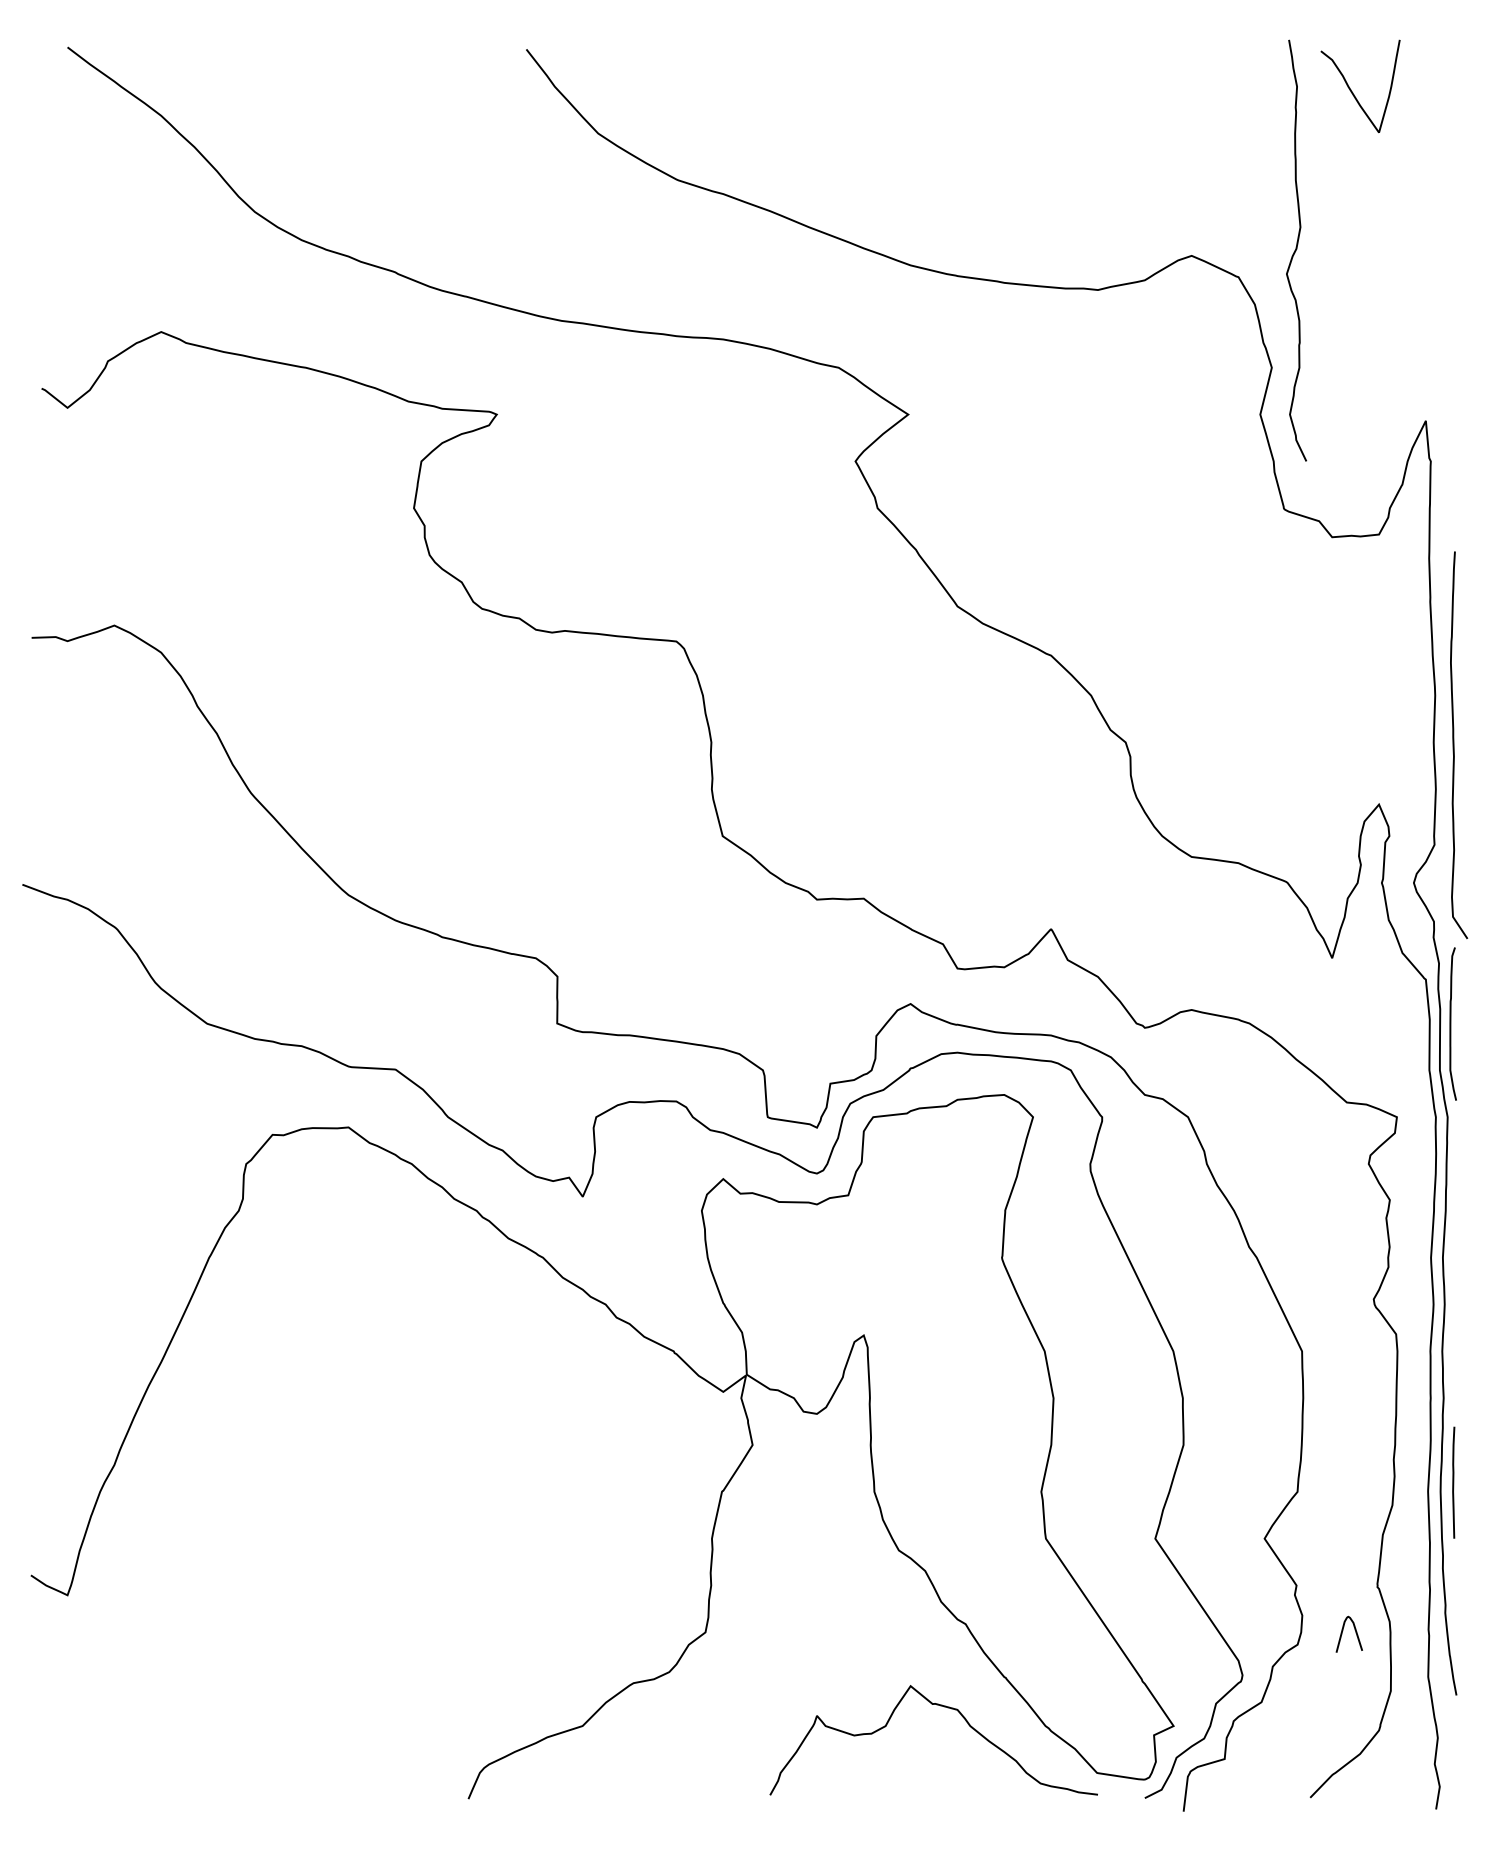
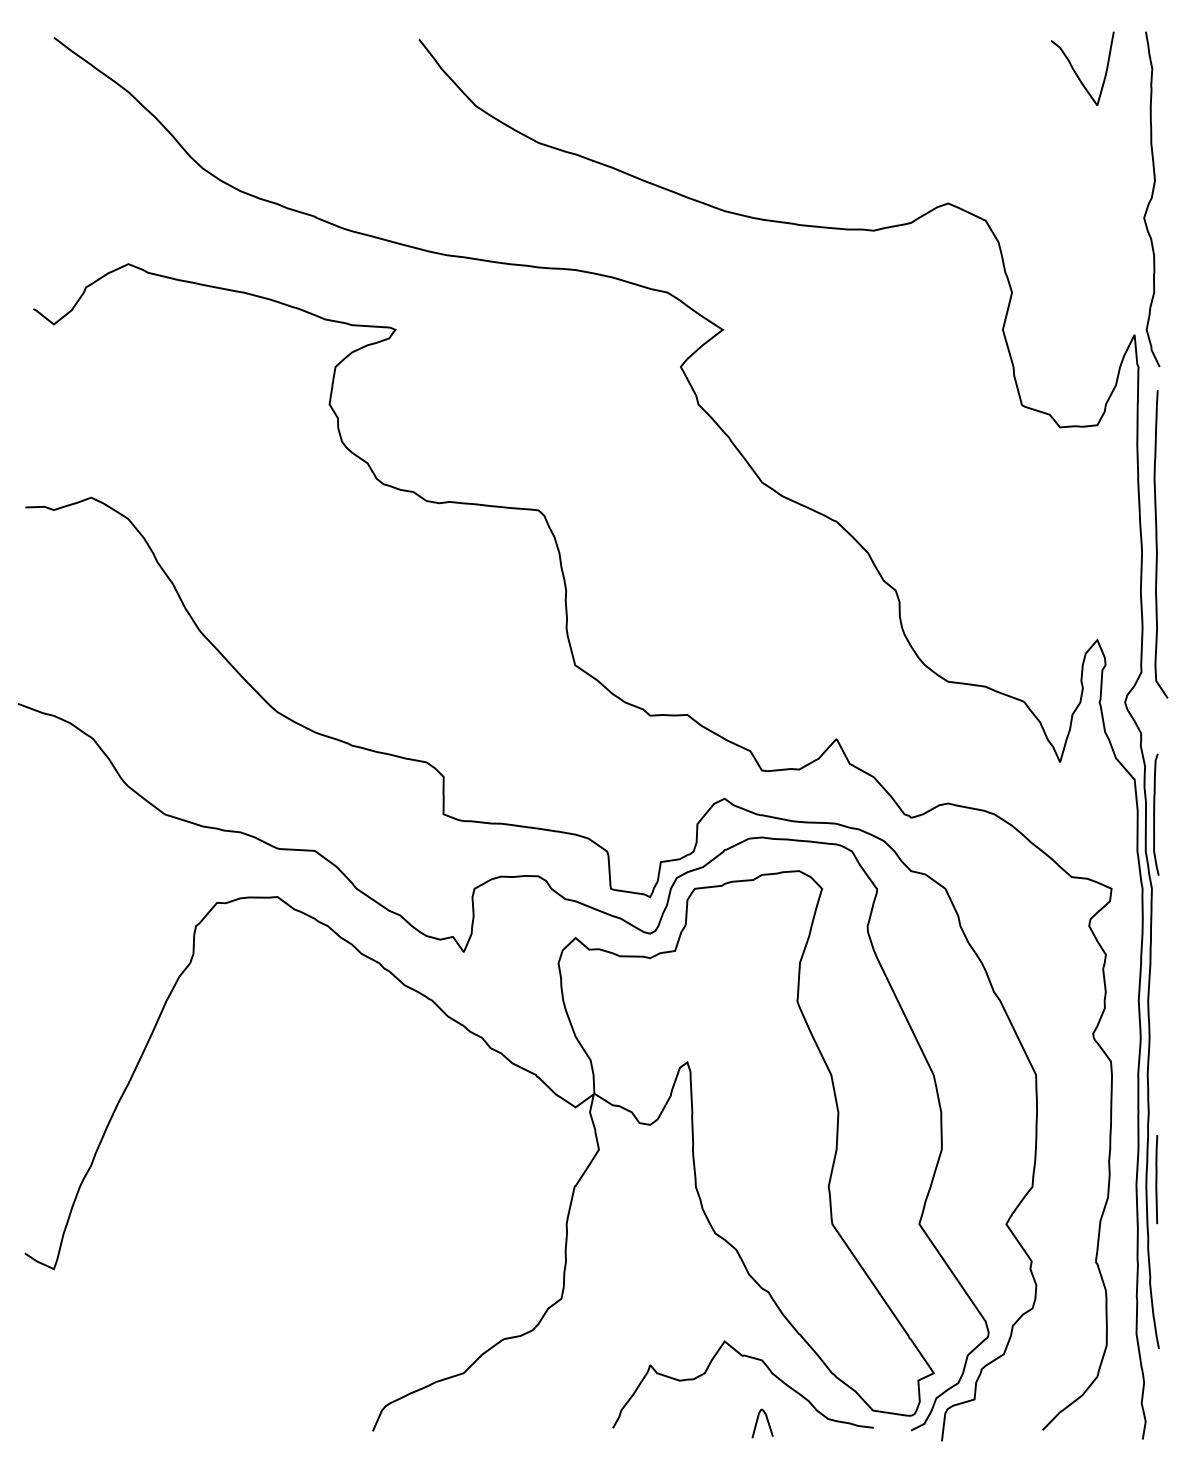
curve: (1296, 250) -> (1151, 199), moved
curve: (1454, 745) -> (1157, 544), moved
curve: (1343, 1630) -> (758, 1420), moved

